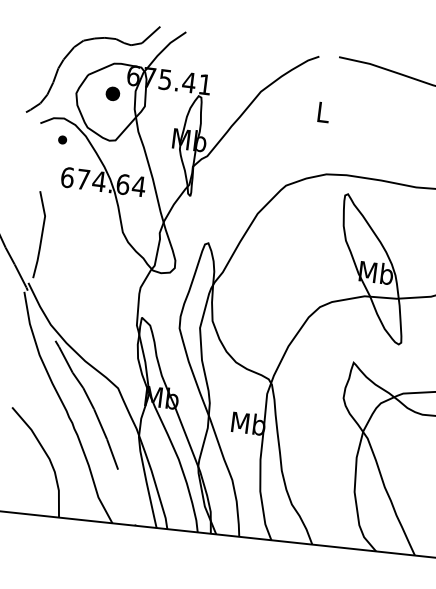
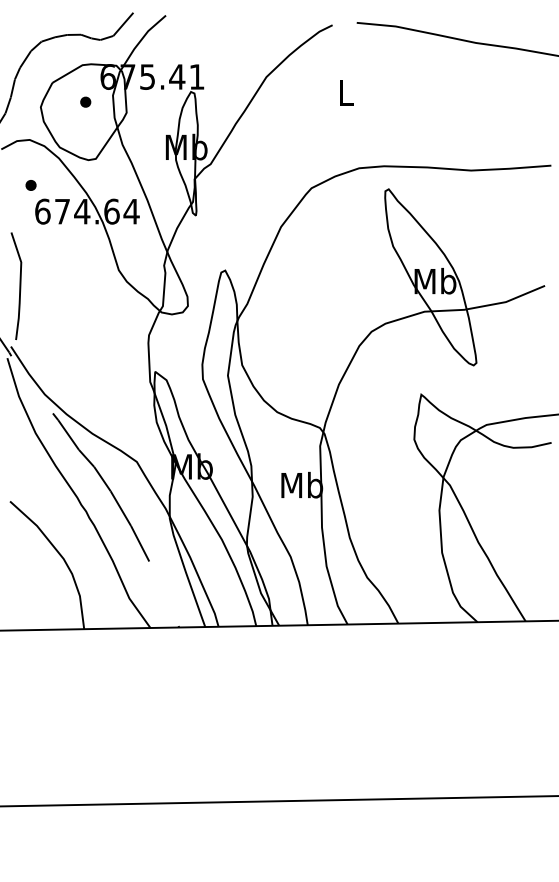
part: (112, 93) -> (85, 101), size x0.62
part: (62, 139) -> (30, 185), moved

